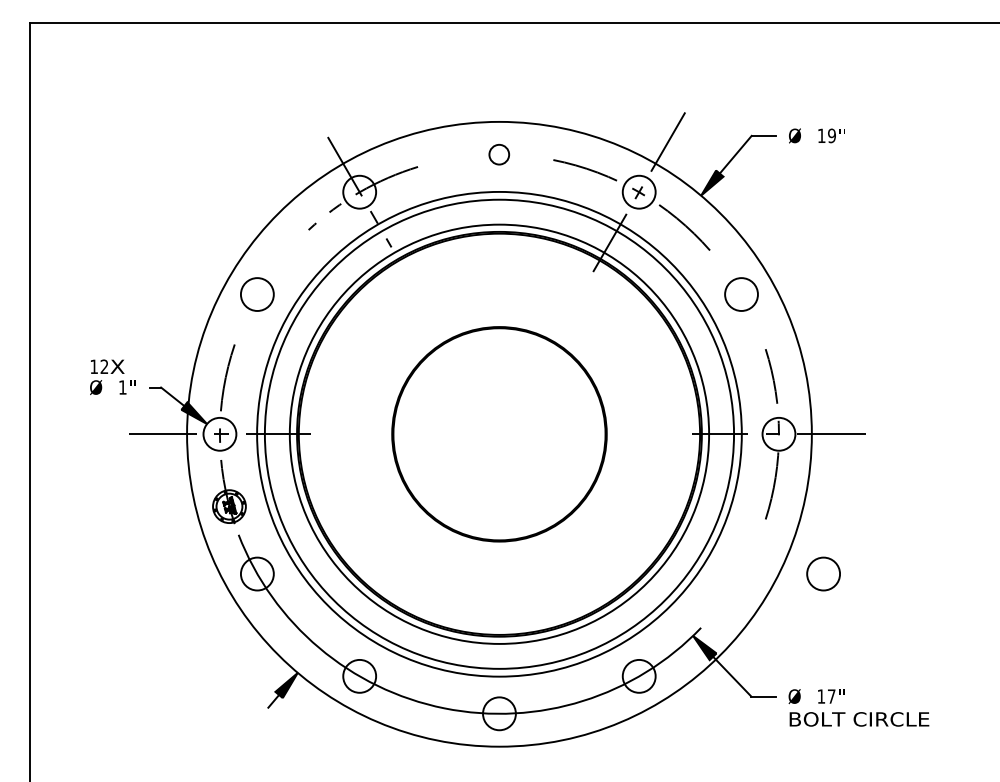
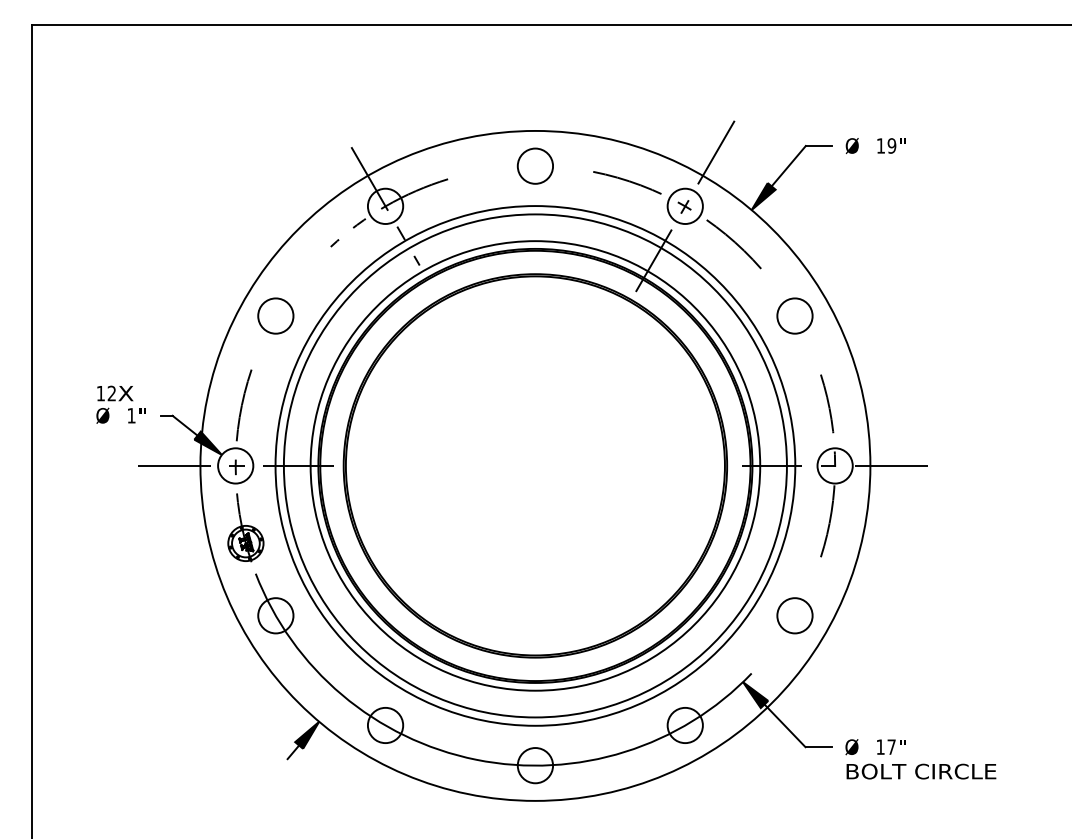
circle: (498, 154) -> (534, 165), size x1.67
part: (499, 433) -> (535, 465), size x1.67
circle: (823, 573) -> (794, 615), moved

